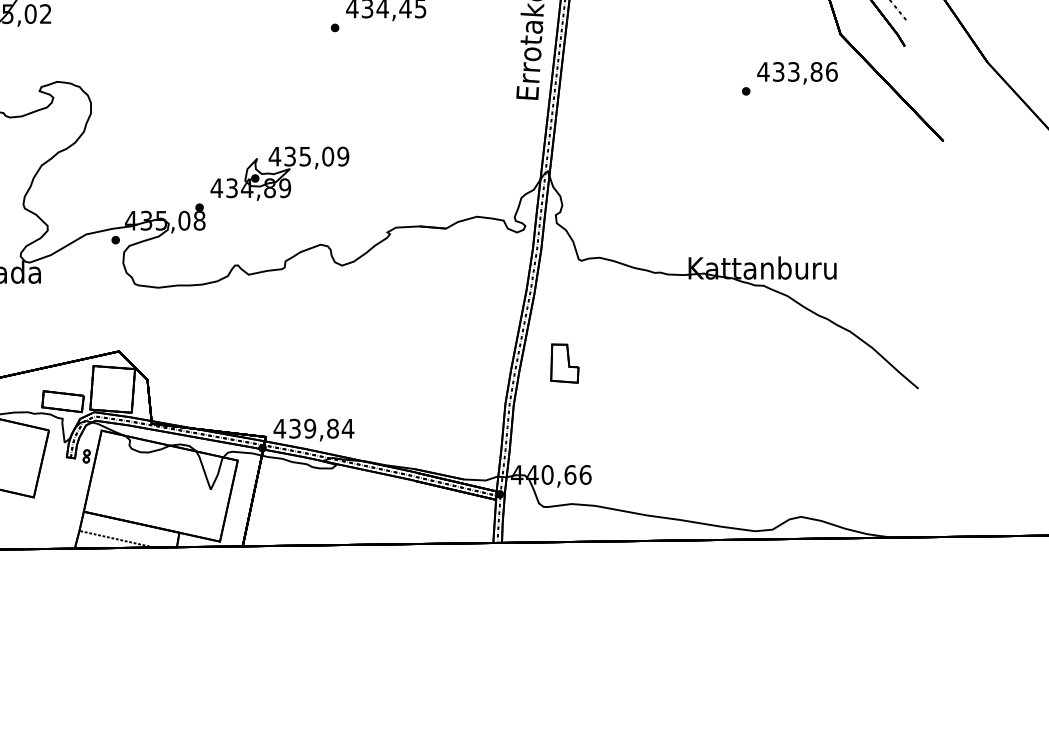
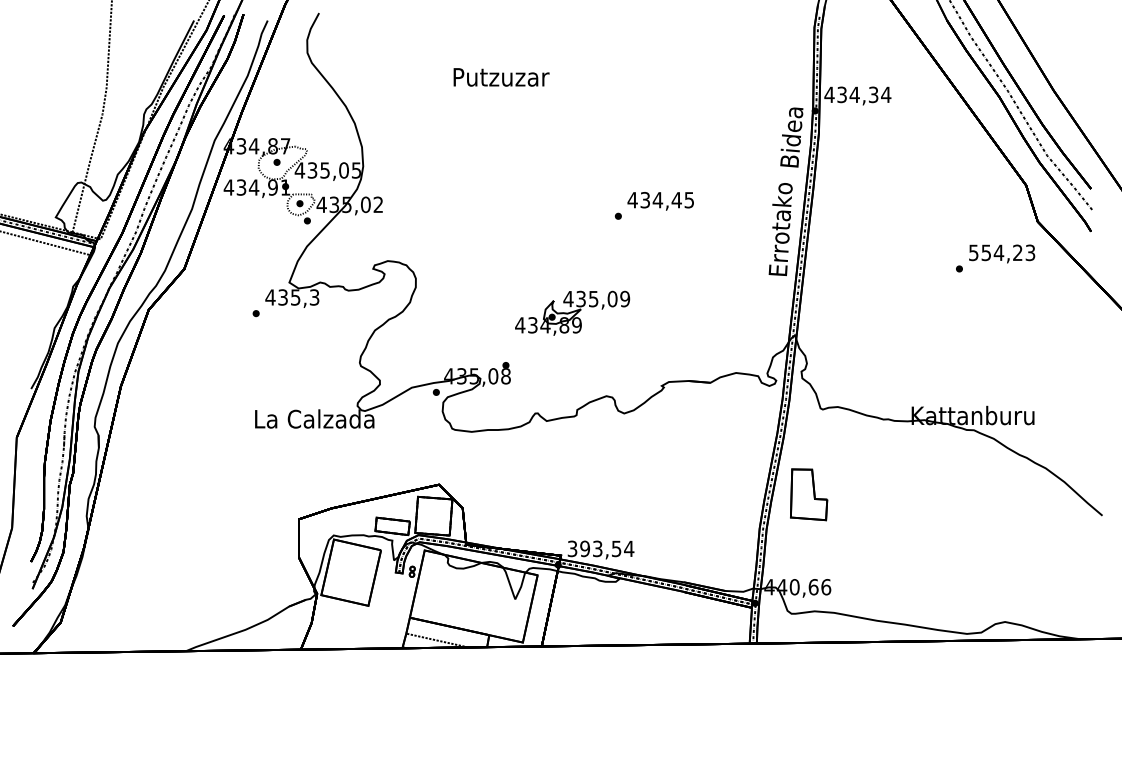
text: (796, 71) -> (1001, 252), 433,86 -> 554,23
part: (279, 172) -> (572, 312), moved
part: (564, 363) -> (808, 494), size x1.6
text: (306, 428) -> (594, 548), 439,84 -> 393,54

